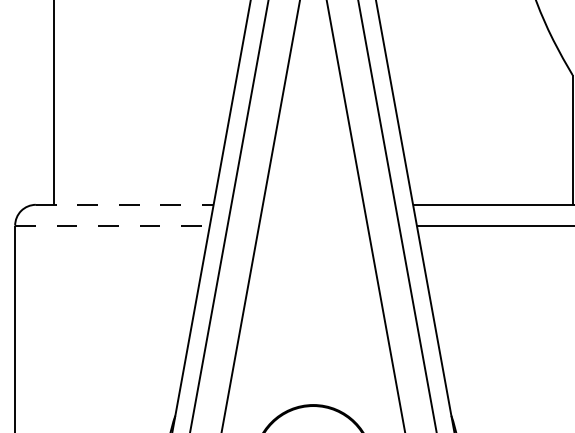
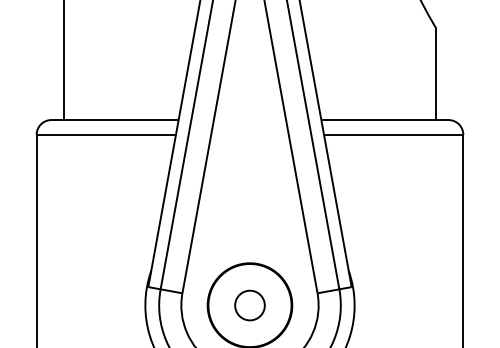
line: (125, 205) -> (115, 120), dashed -> solid
line: (112, 225) -> (106, 134), dashed -> solid

